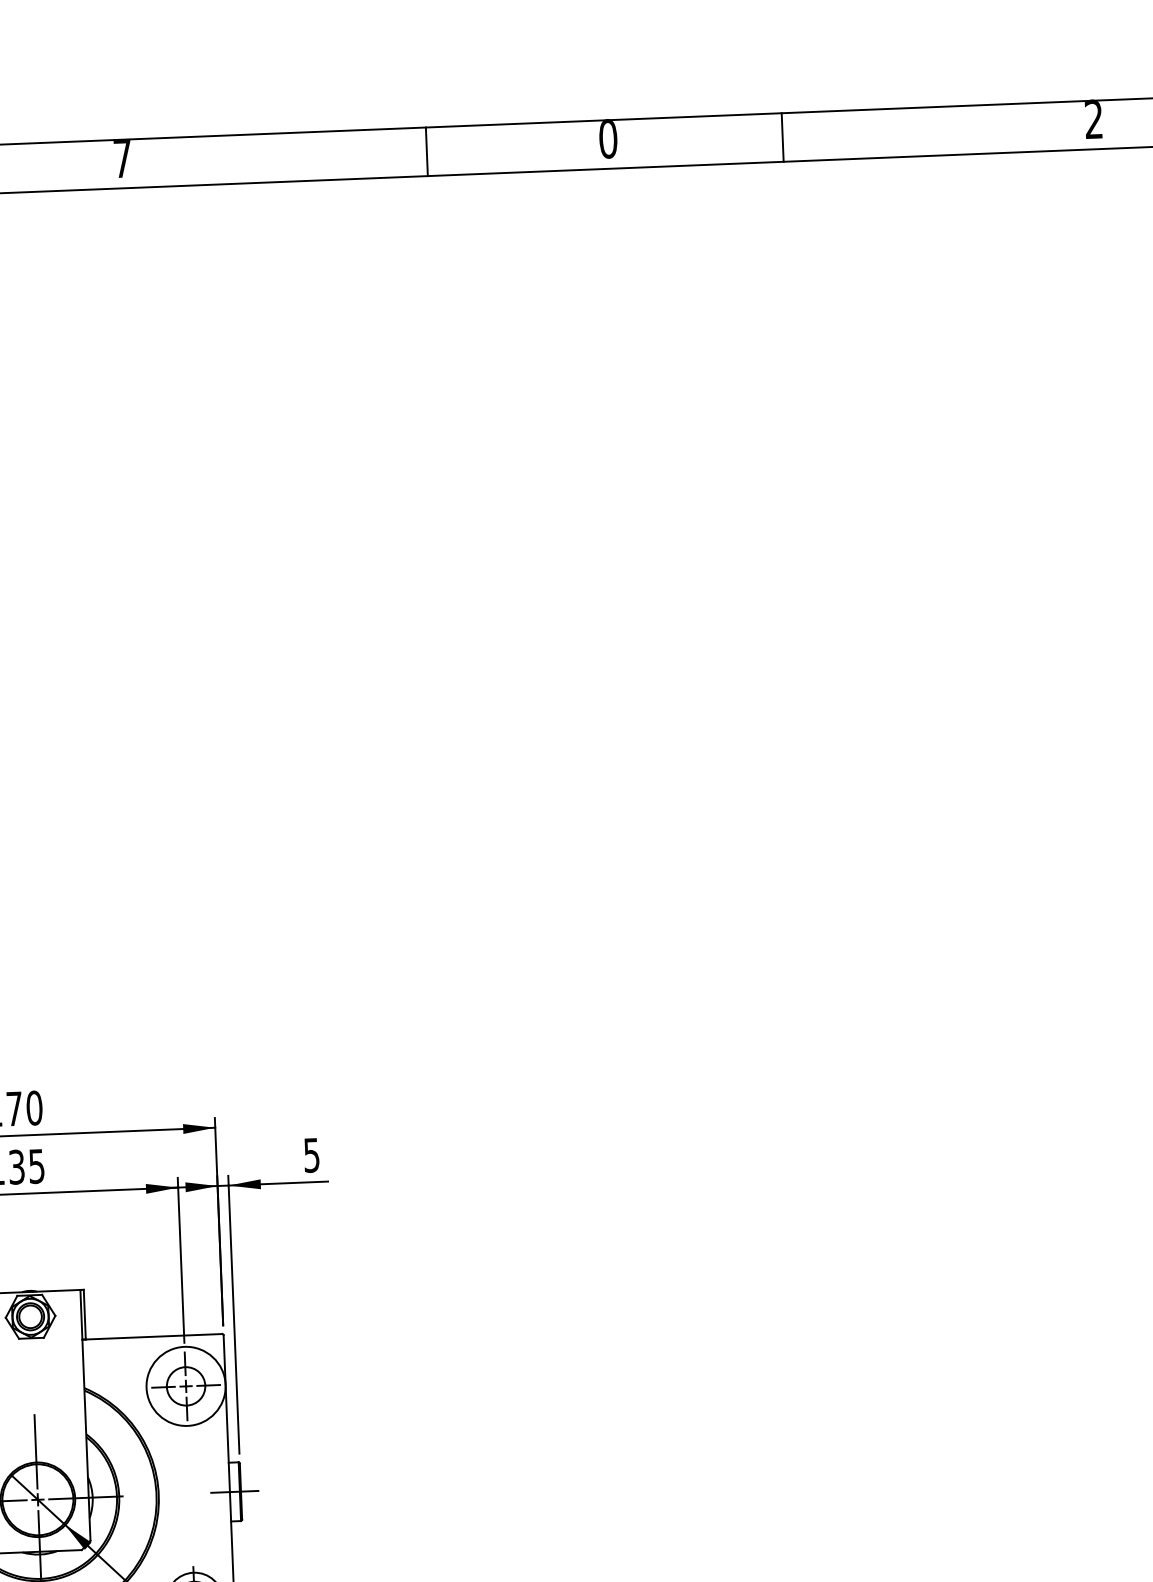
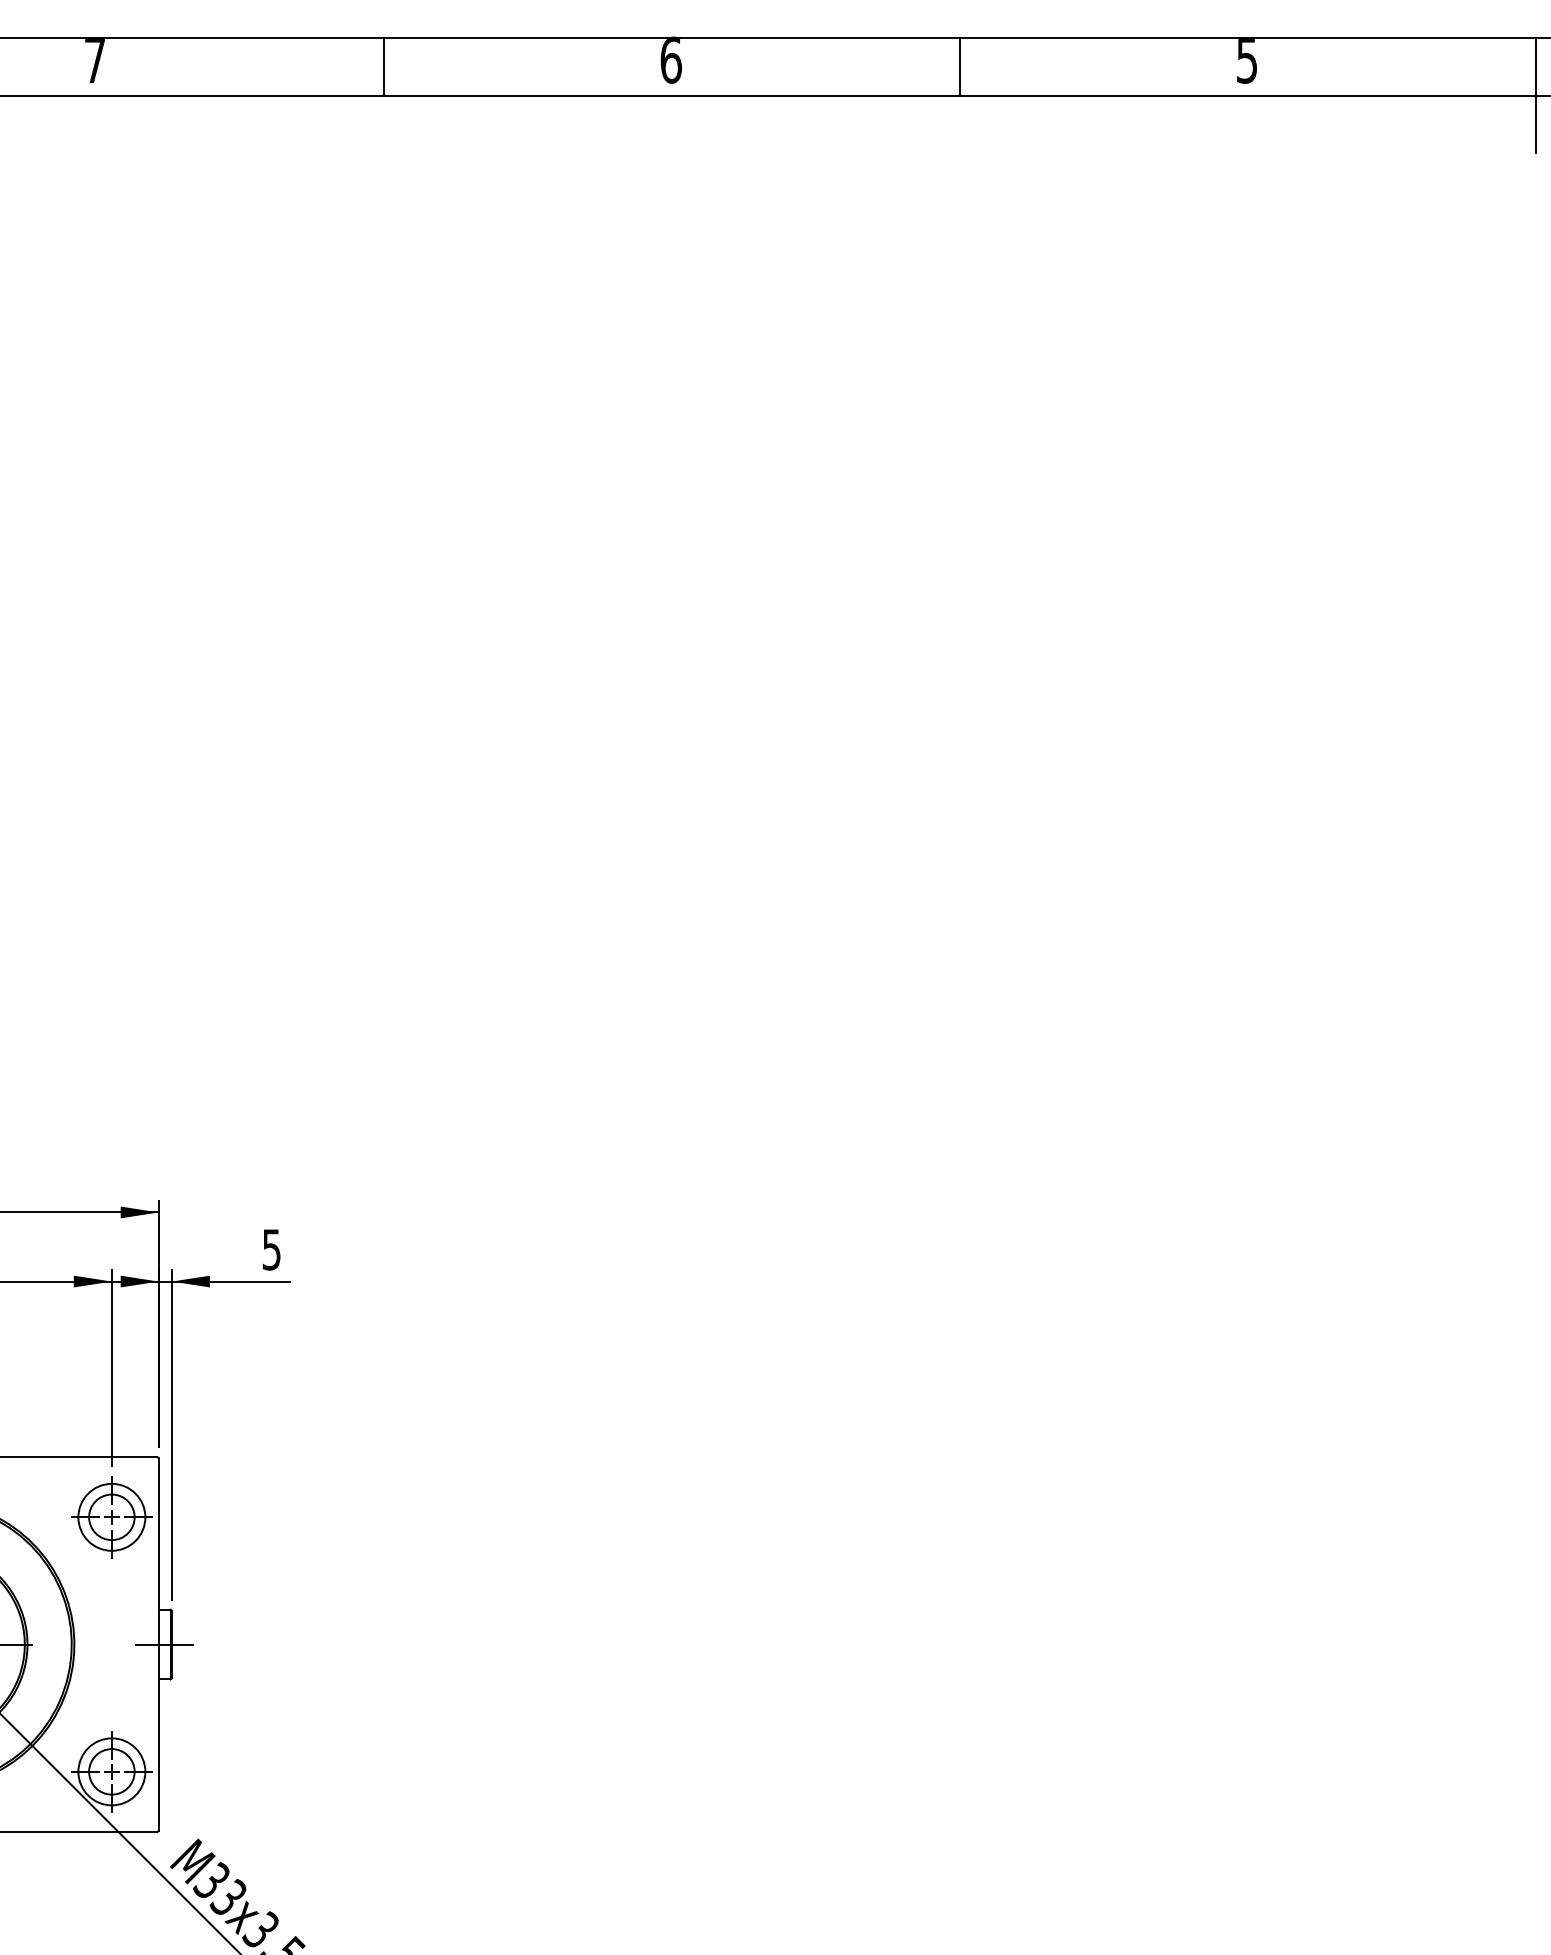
text: (1093, 118) -> (1246, 59), 2 -> 5
line: (782, 137) -> (959, 66), moved
text: (607, 138) -> (670, 59), 0 -> 6
line: (426, 151) -> (383, 66), moved
circle: (185, 1385) -> (111, 1516), size x0.71

